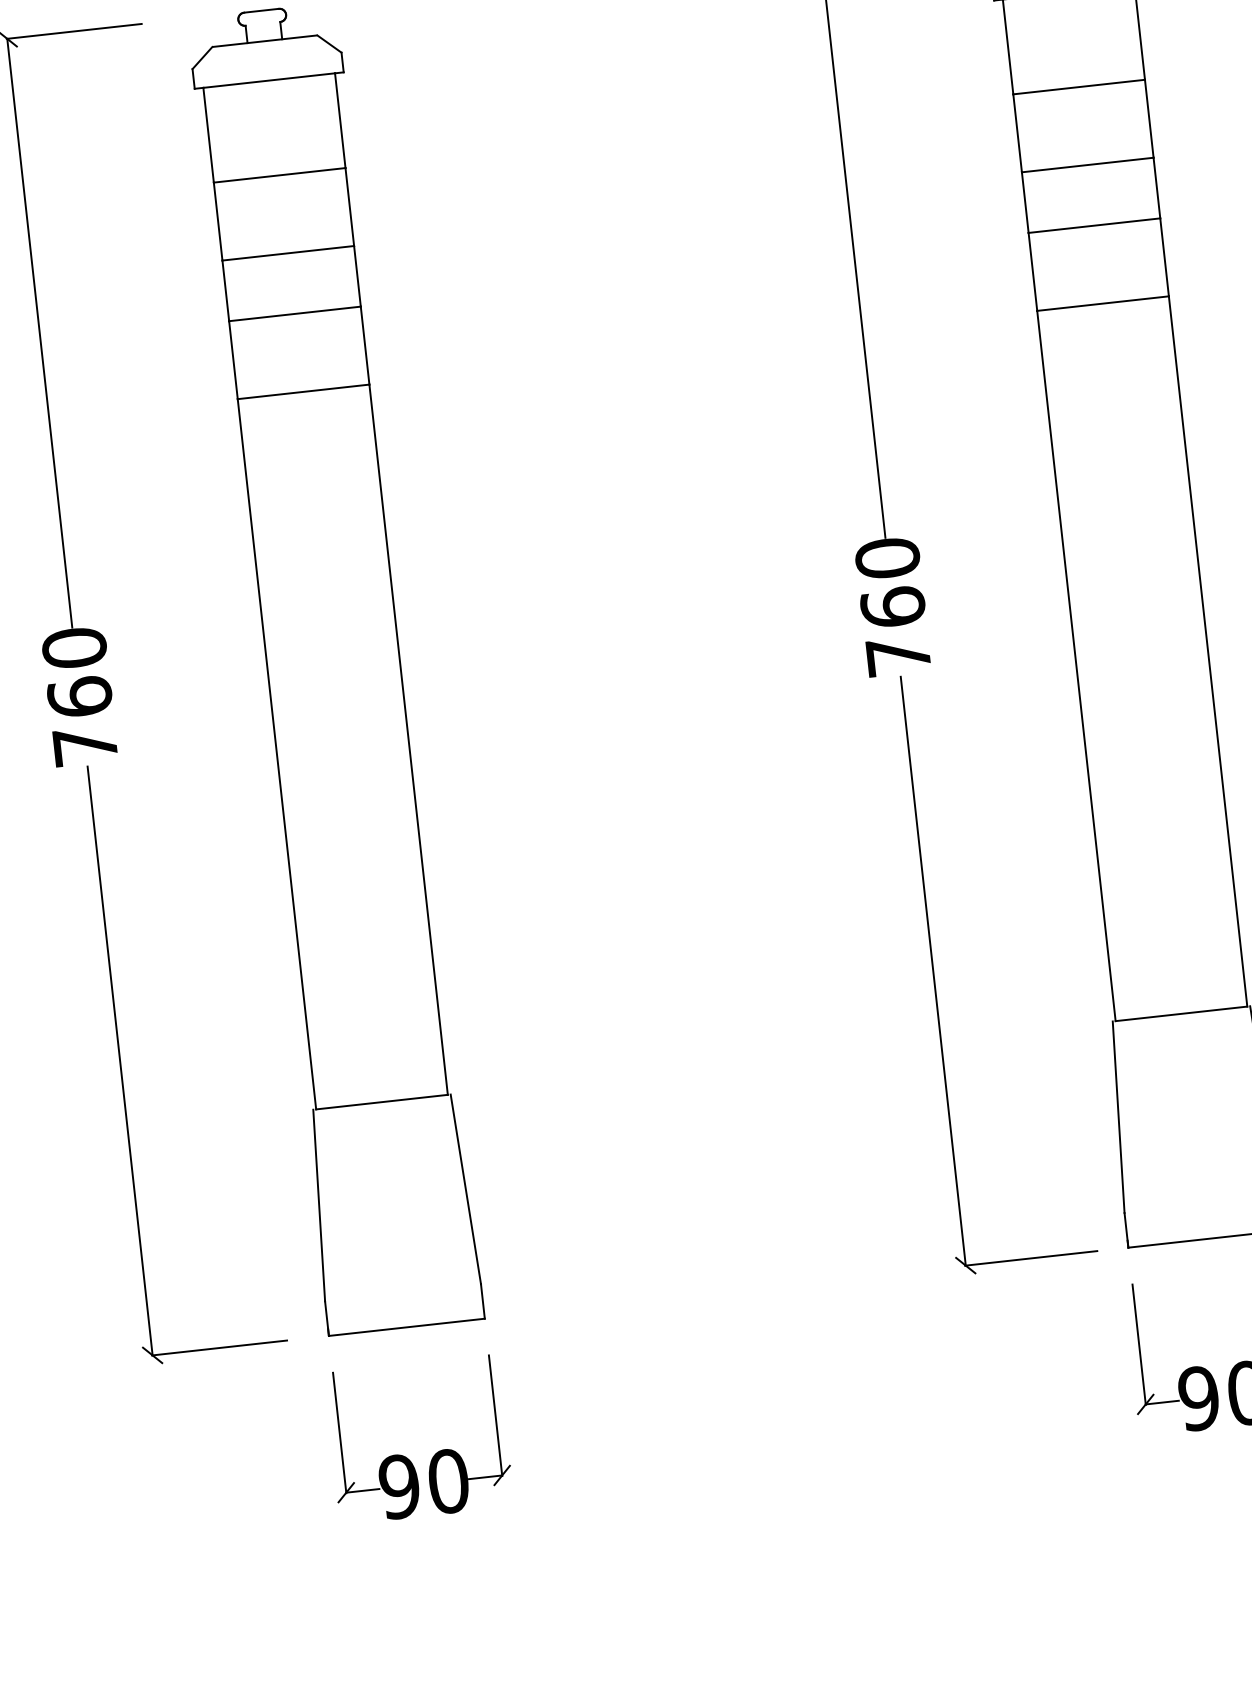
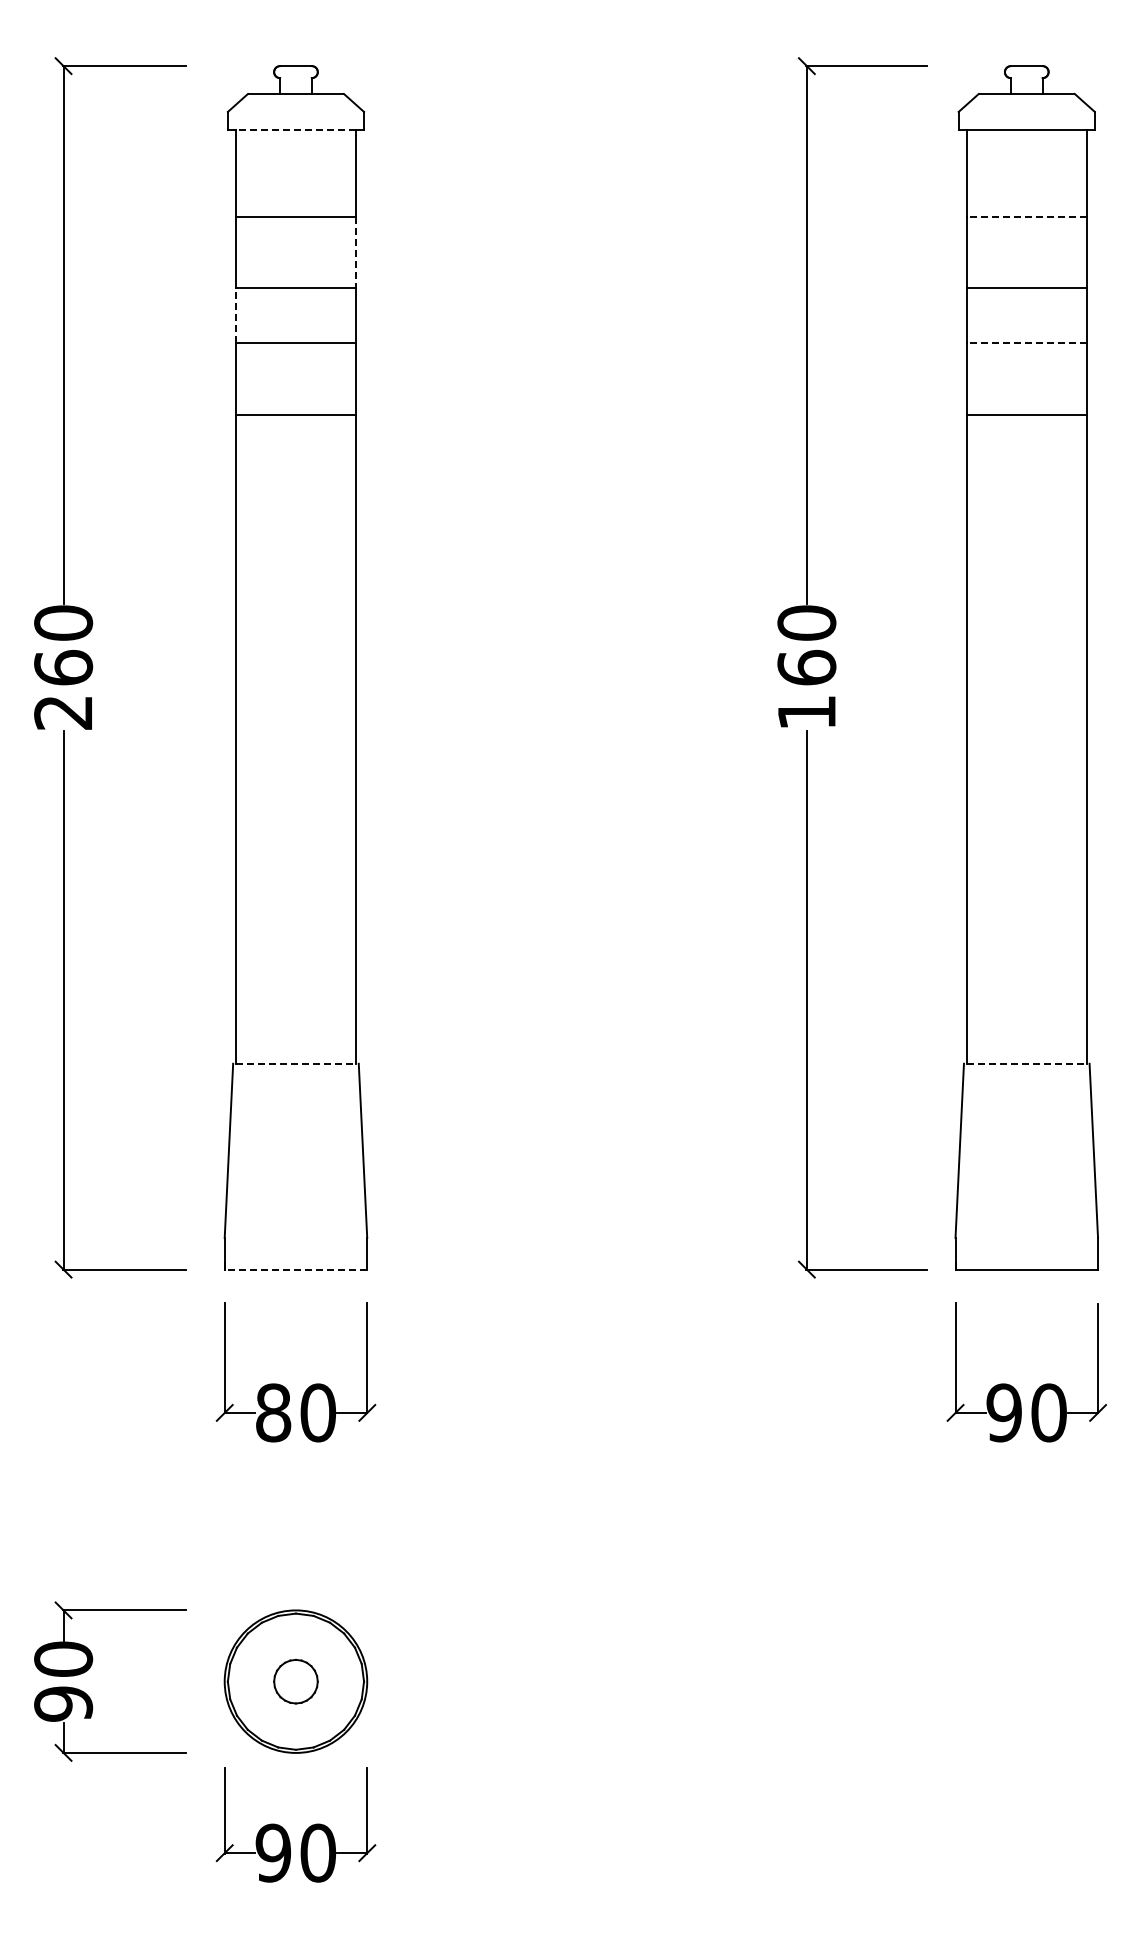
line: (268, 80) -> (295, 129), solid -> dashed
line: (1078, 87) -> (1026, 216), solid -> dashed
line: (350, 207) -> (356, 252), solid -> dashed
line: (1094, 225) -> (1026, 343), solid -> dashed
line: (225, 290) -> (235, 315), solid -> dashed
text: (898, 656) -> (806, 712), 760 -> 160
text: (84, 746) -> (62, 712), 760 -> 260
line: (1182, 1013) -> (1027, 1063), solid -> dashed
line: (382, 1101) -> (296, 1063), solid -> dashed
line: (406, 1327) -> (295, 1269), solid -> dashed
text: (399, 1486) -> (273, 1412), 90 -> 80

